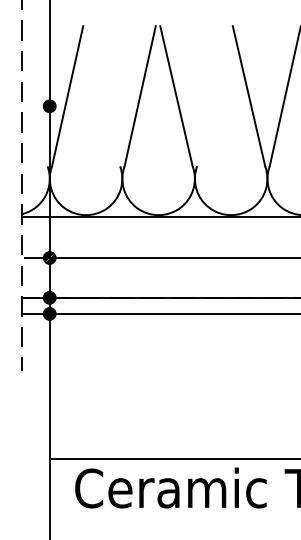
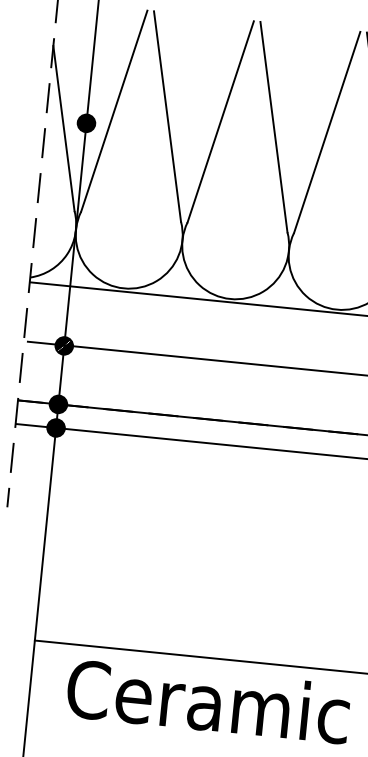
line: (103, 96) -> (166, 116), added
line: (212, 96) -> (326, 132), added
line: (34, 111) -> (63, 128), added

